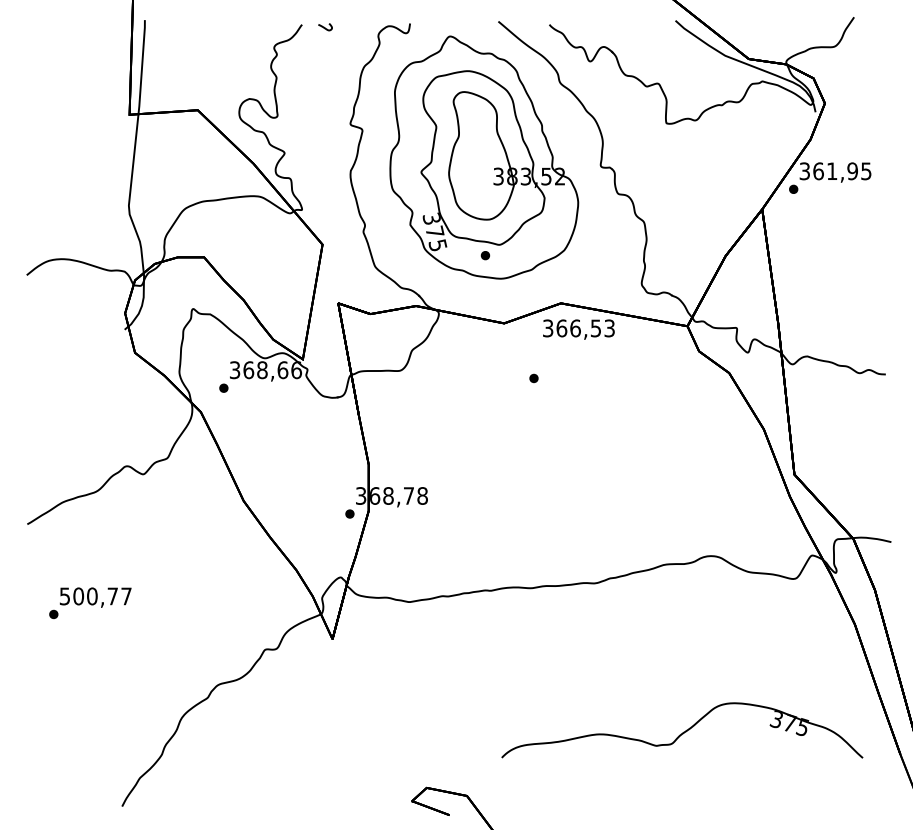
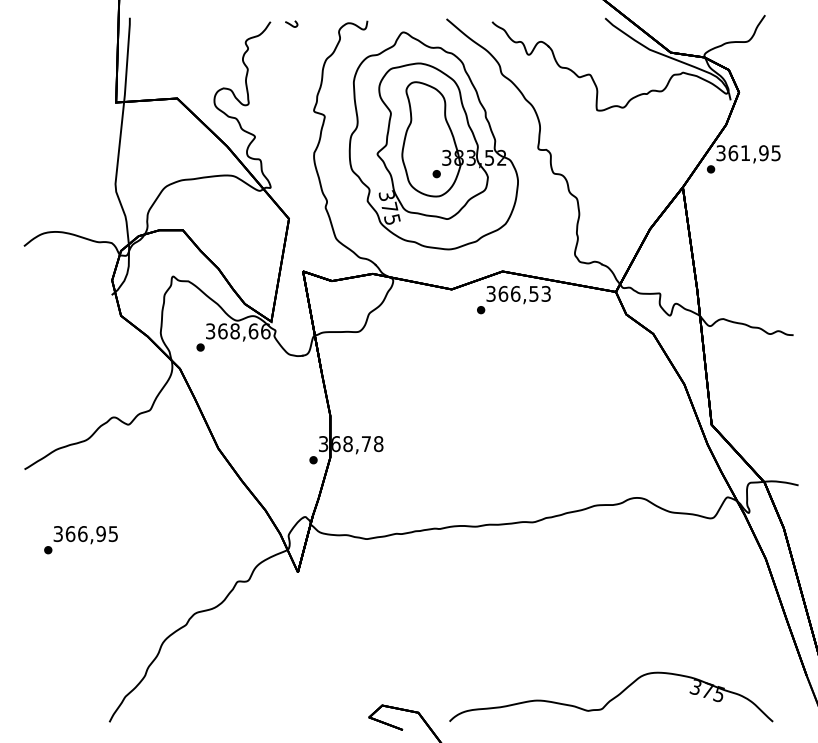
part: (485, 255) -> (436, 173), moved
part: (533, 378) -> (480, 310), moved
text: (95, 596) -> (85, 534), 500,77 -> 366,95
part: (682, 730) -> (611, 697), moved

